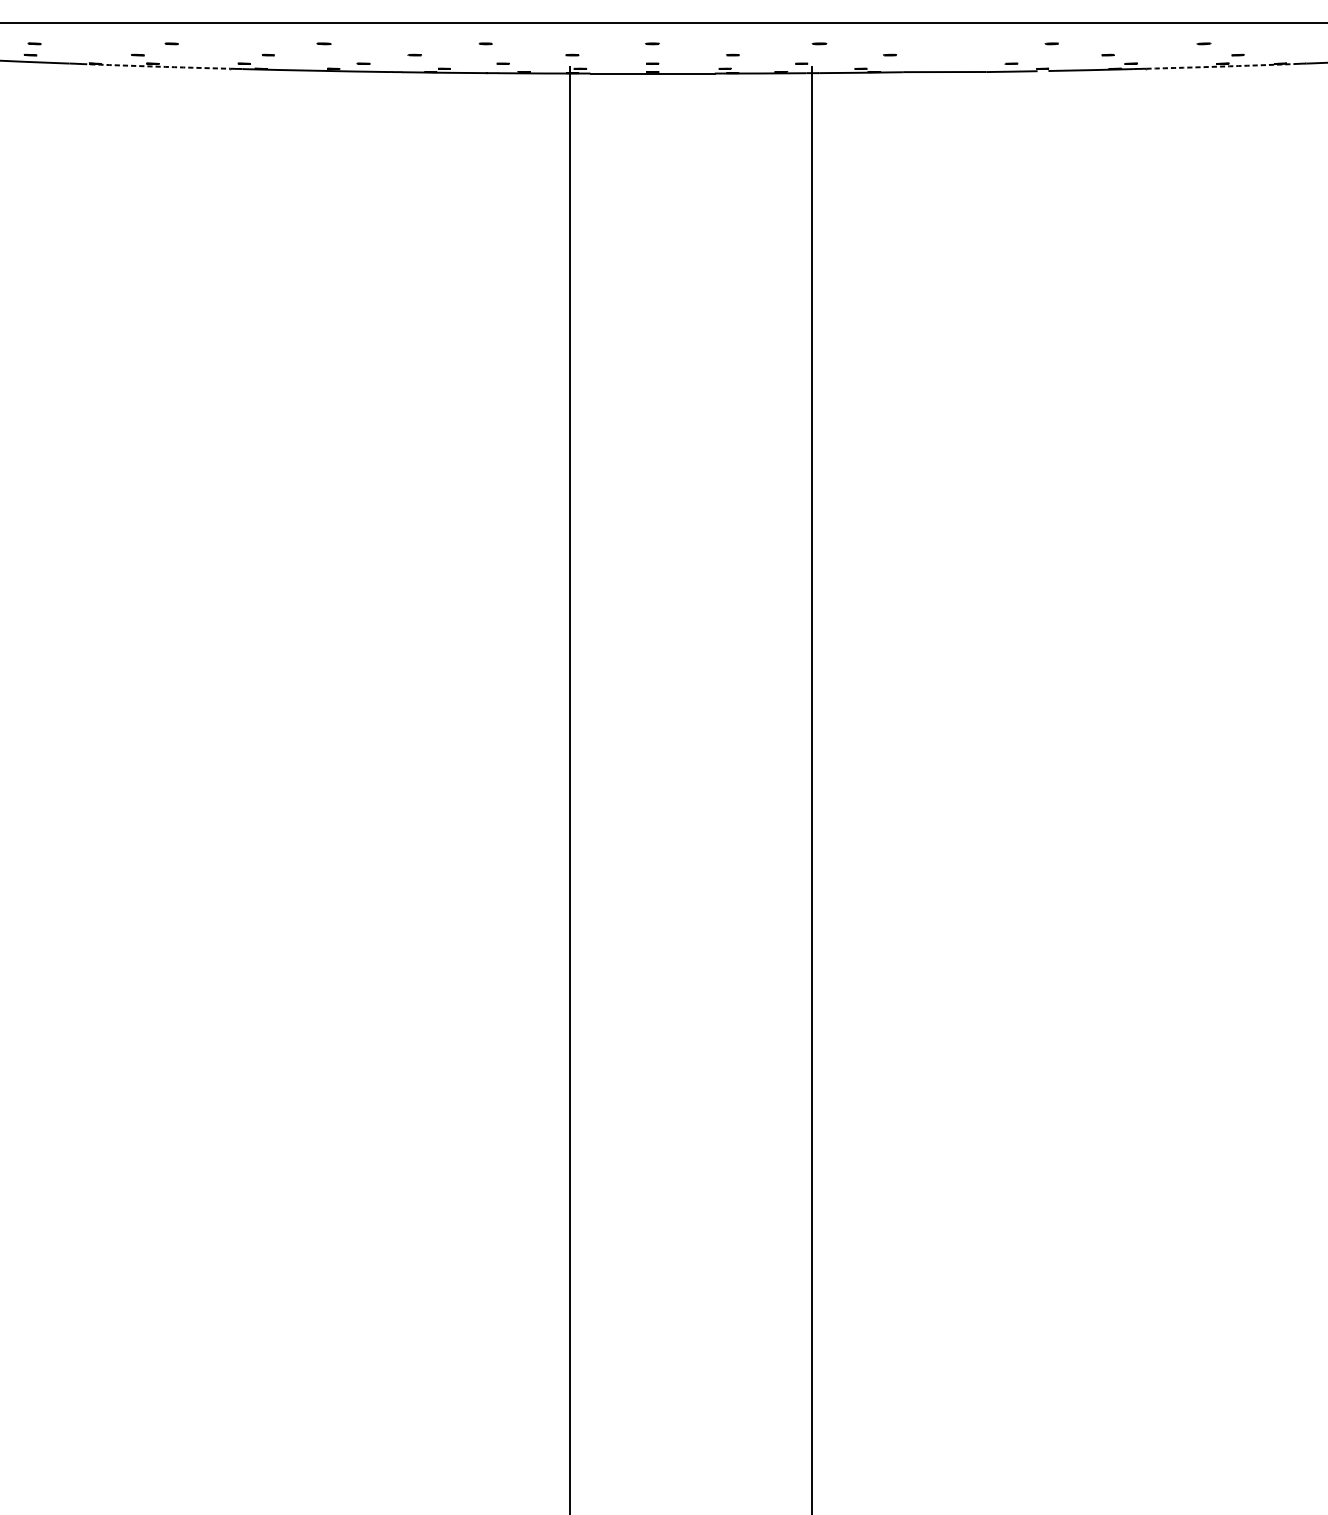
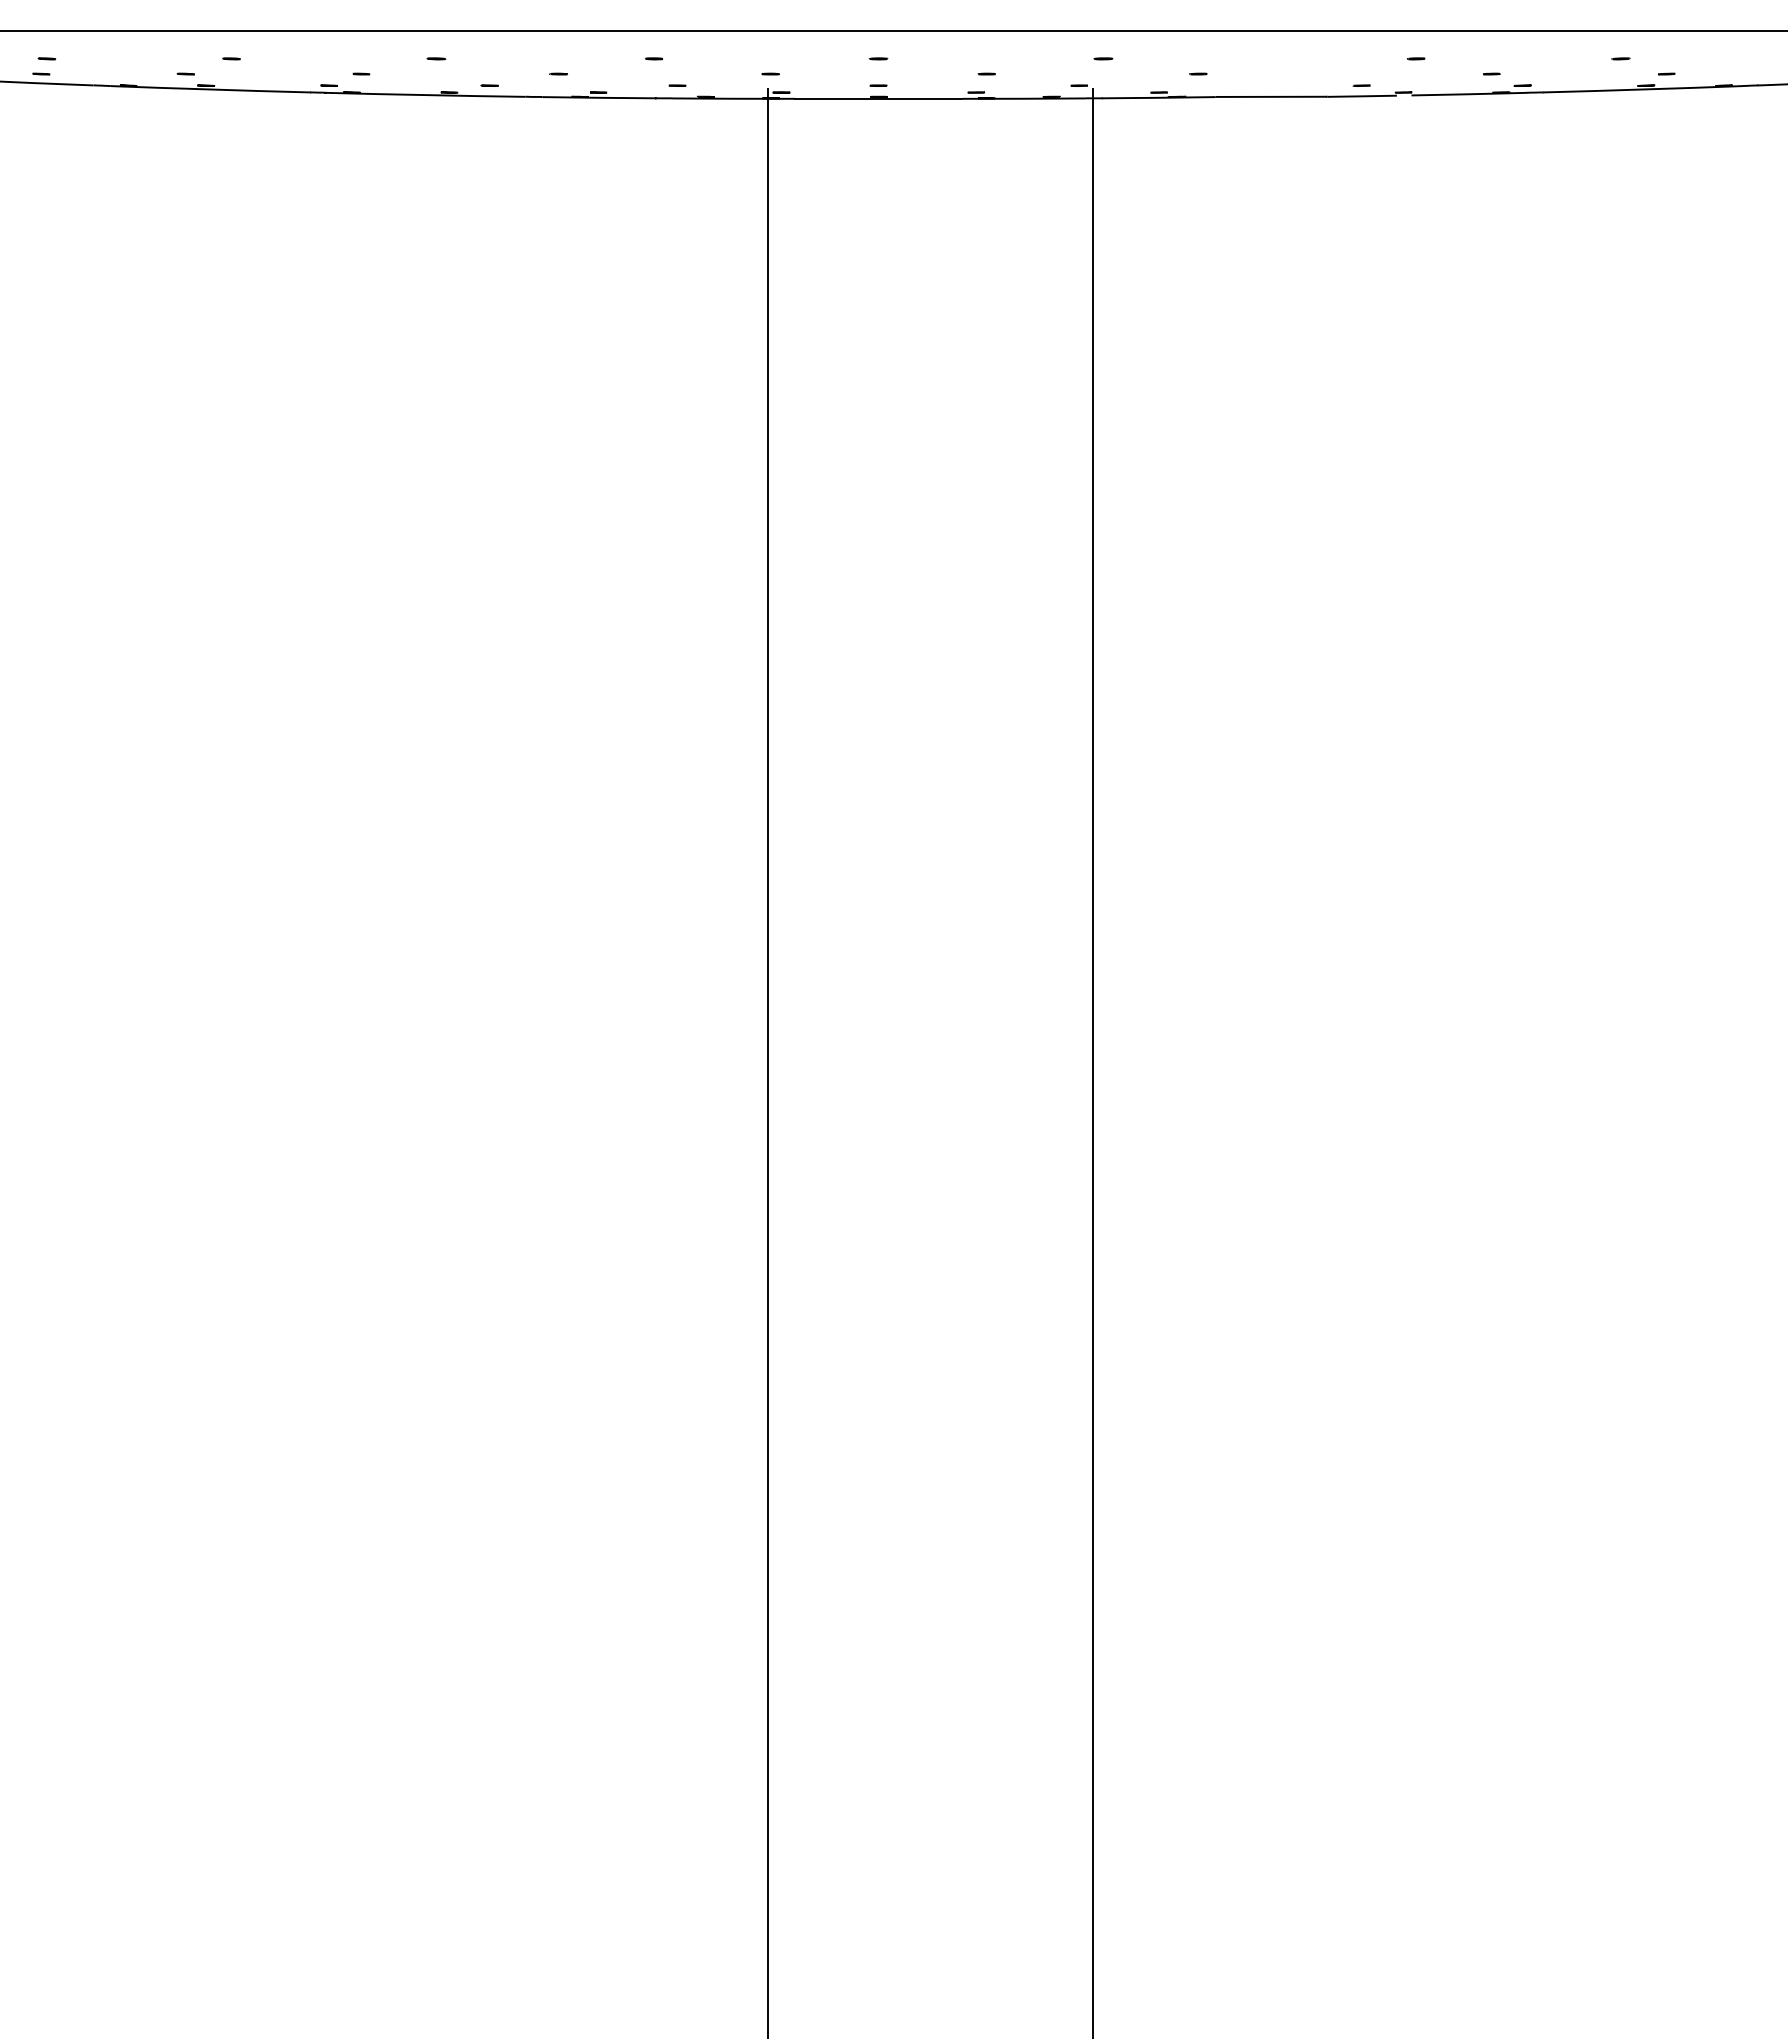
arc: (156, 66) -> (210, 89), dashed -> solid
arc: (1220, 66) -> (1642, 89), dashed -> solid

